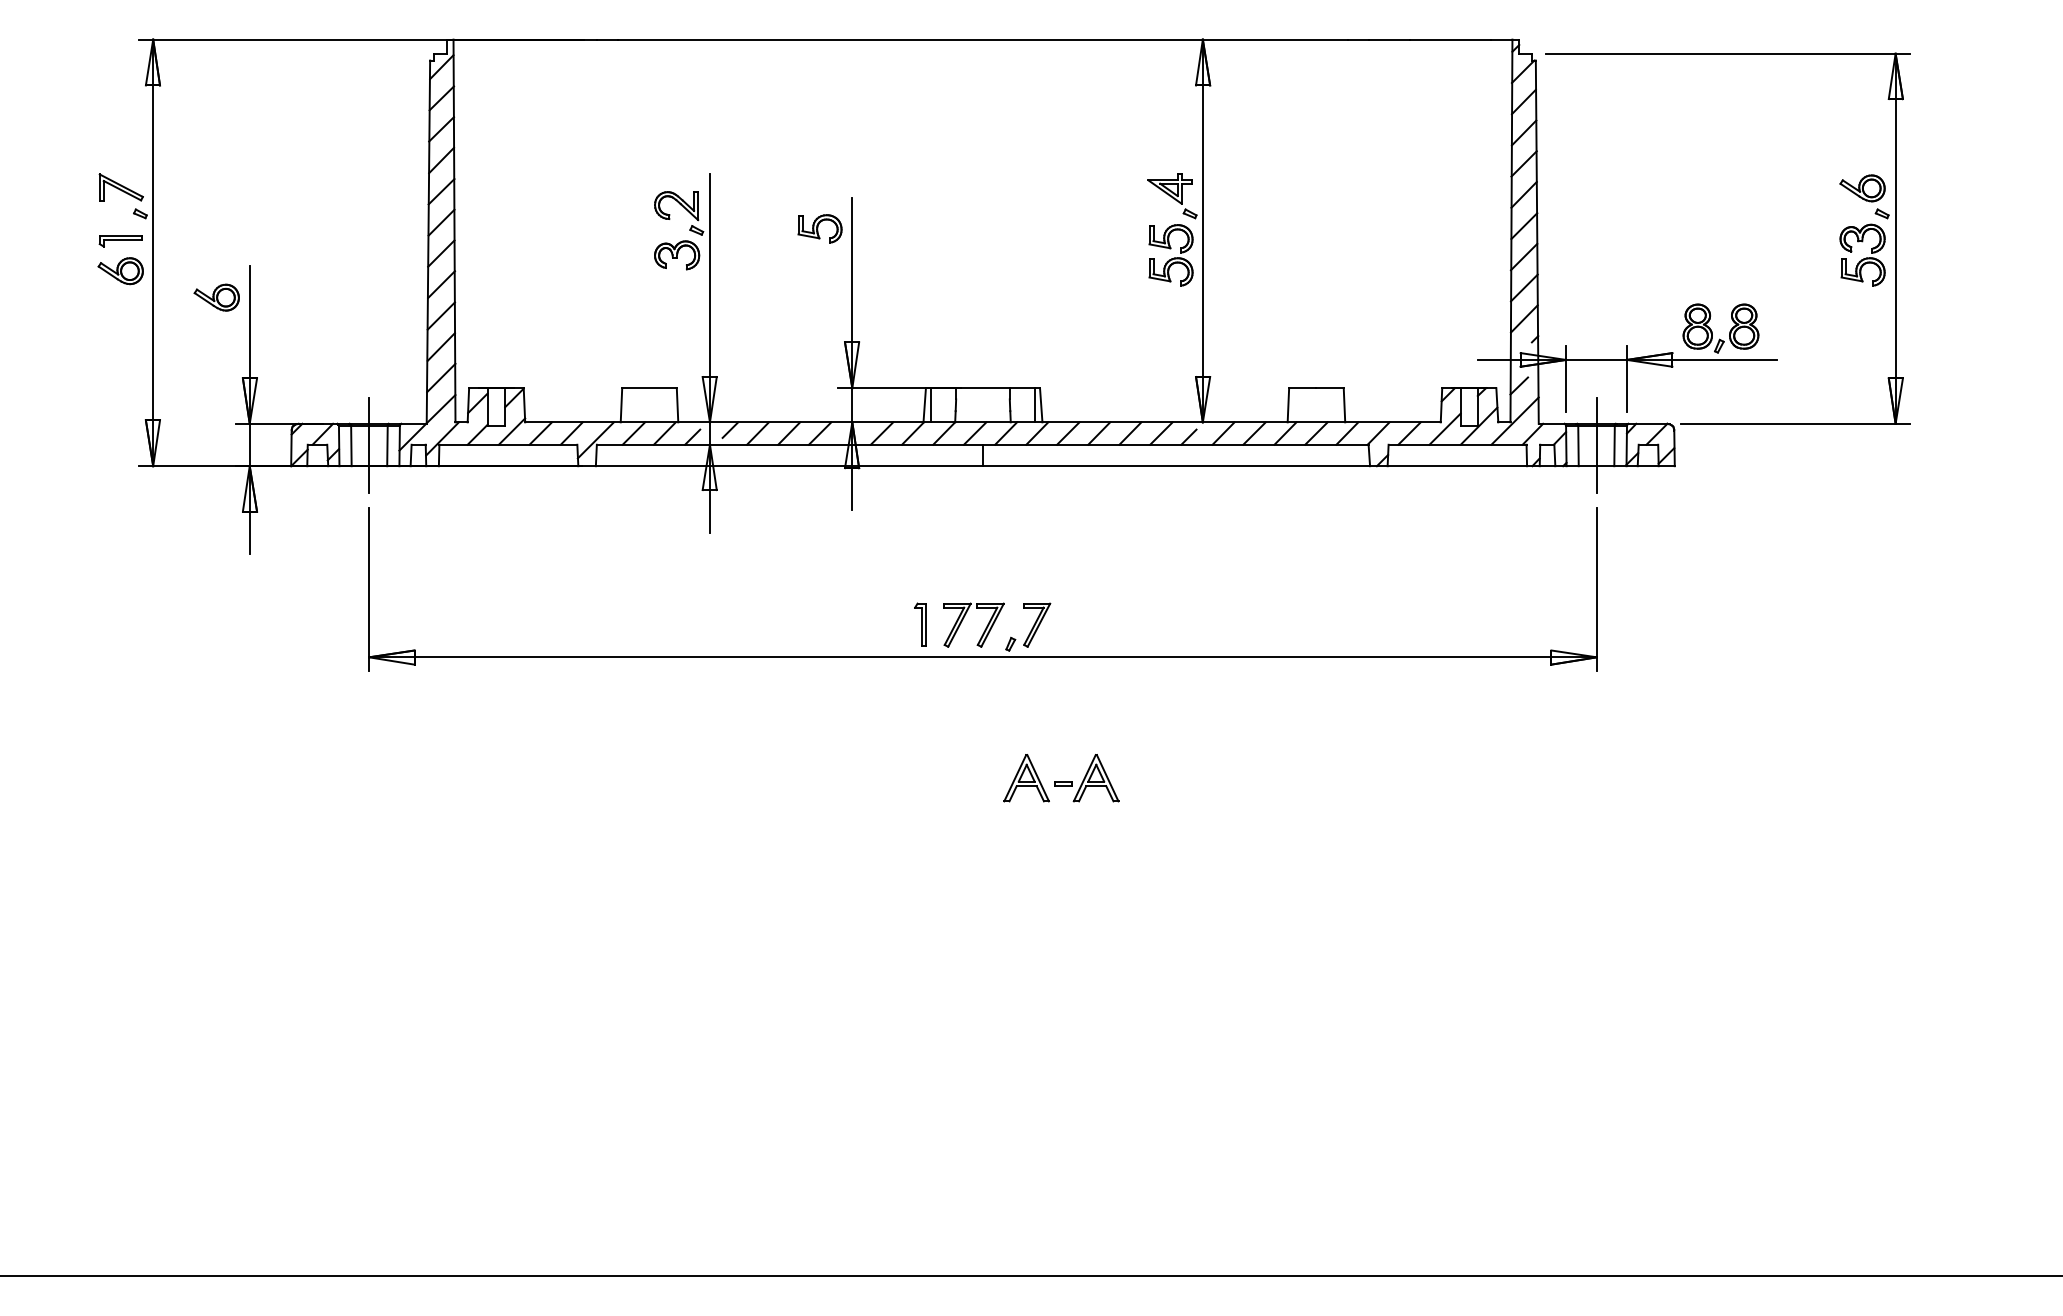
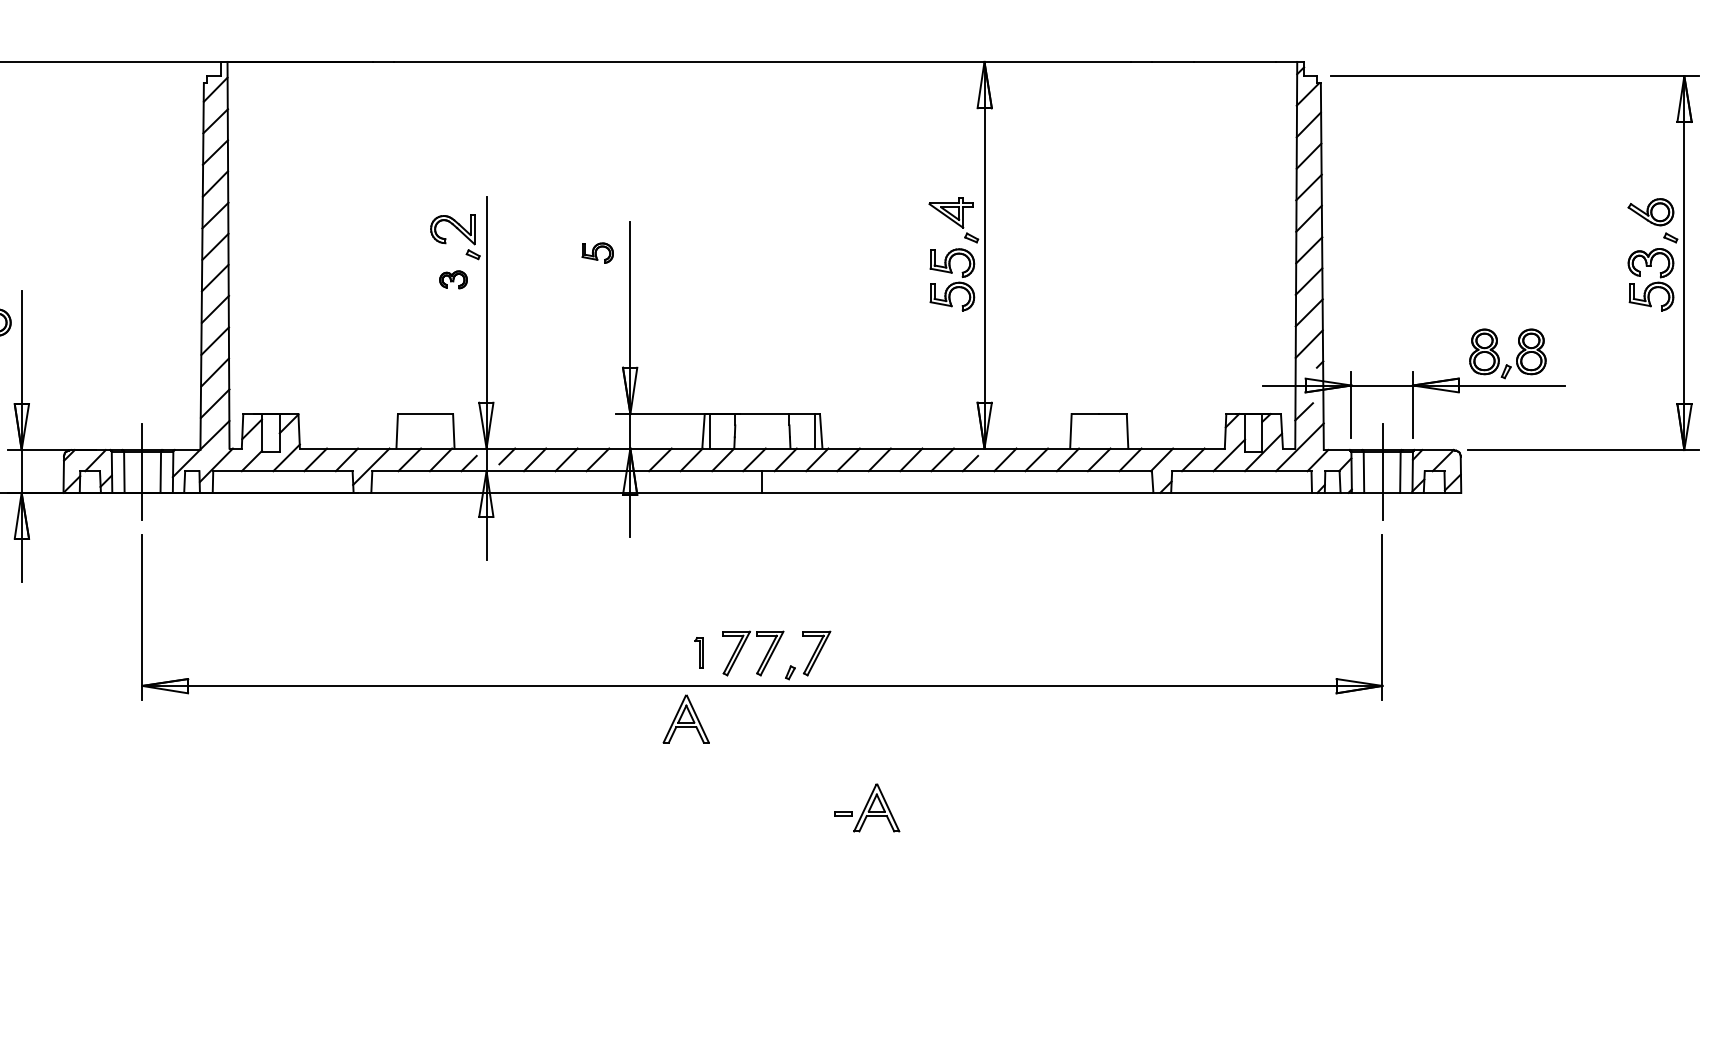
part: (819, 228) -> (597, 252), size x0.7
part: (677, 255) -> (453, 280), size x0.6
part: (920, 624) -> (699, 652), size x0.7
part: (1026, 778) -> (686, 719), moved

